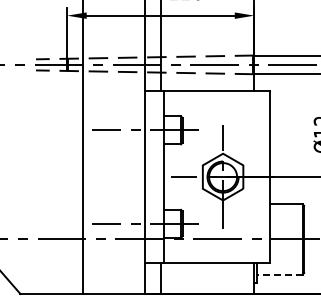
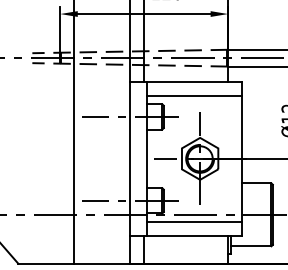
line: (216, 106) -> (194, 95), added
line: (216, 247) -> (194, 222), added
line: (279, 274) -> (250, 246), dashed -> solid

